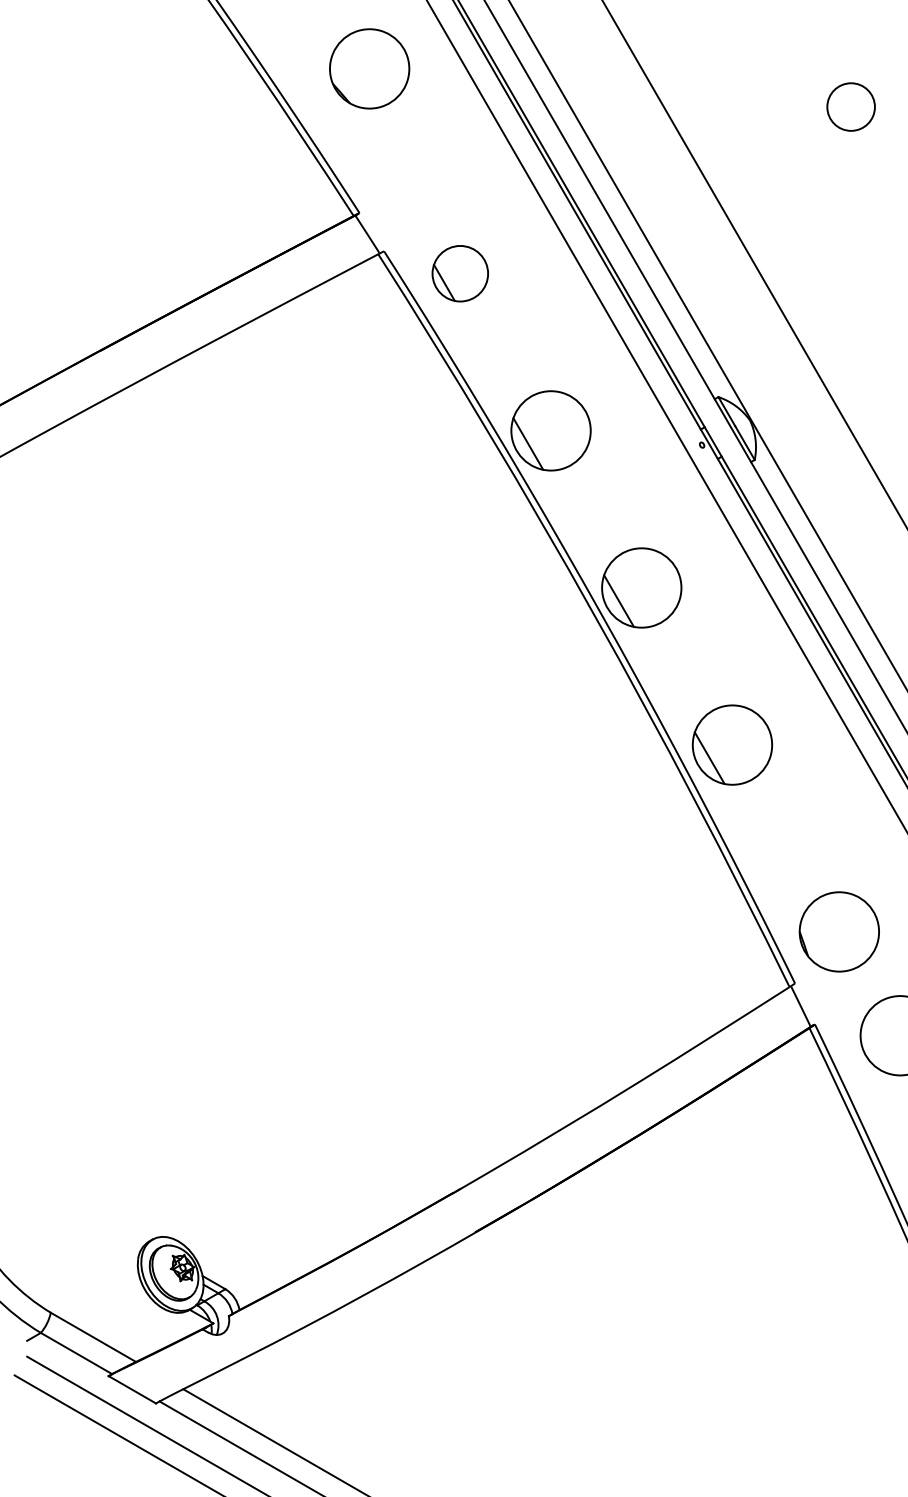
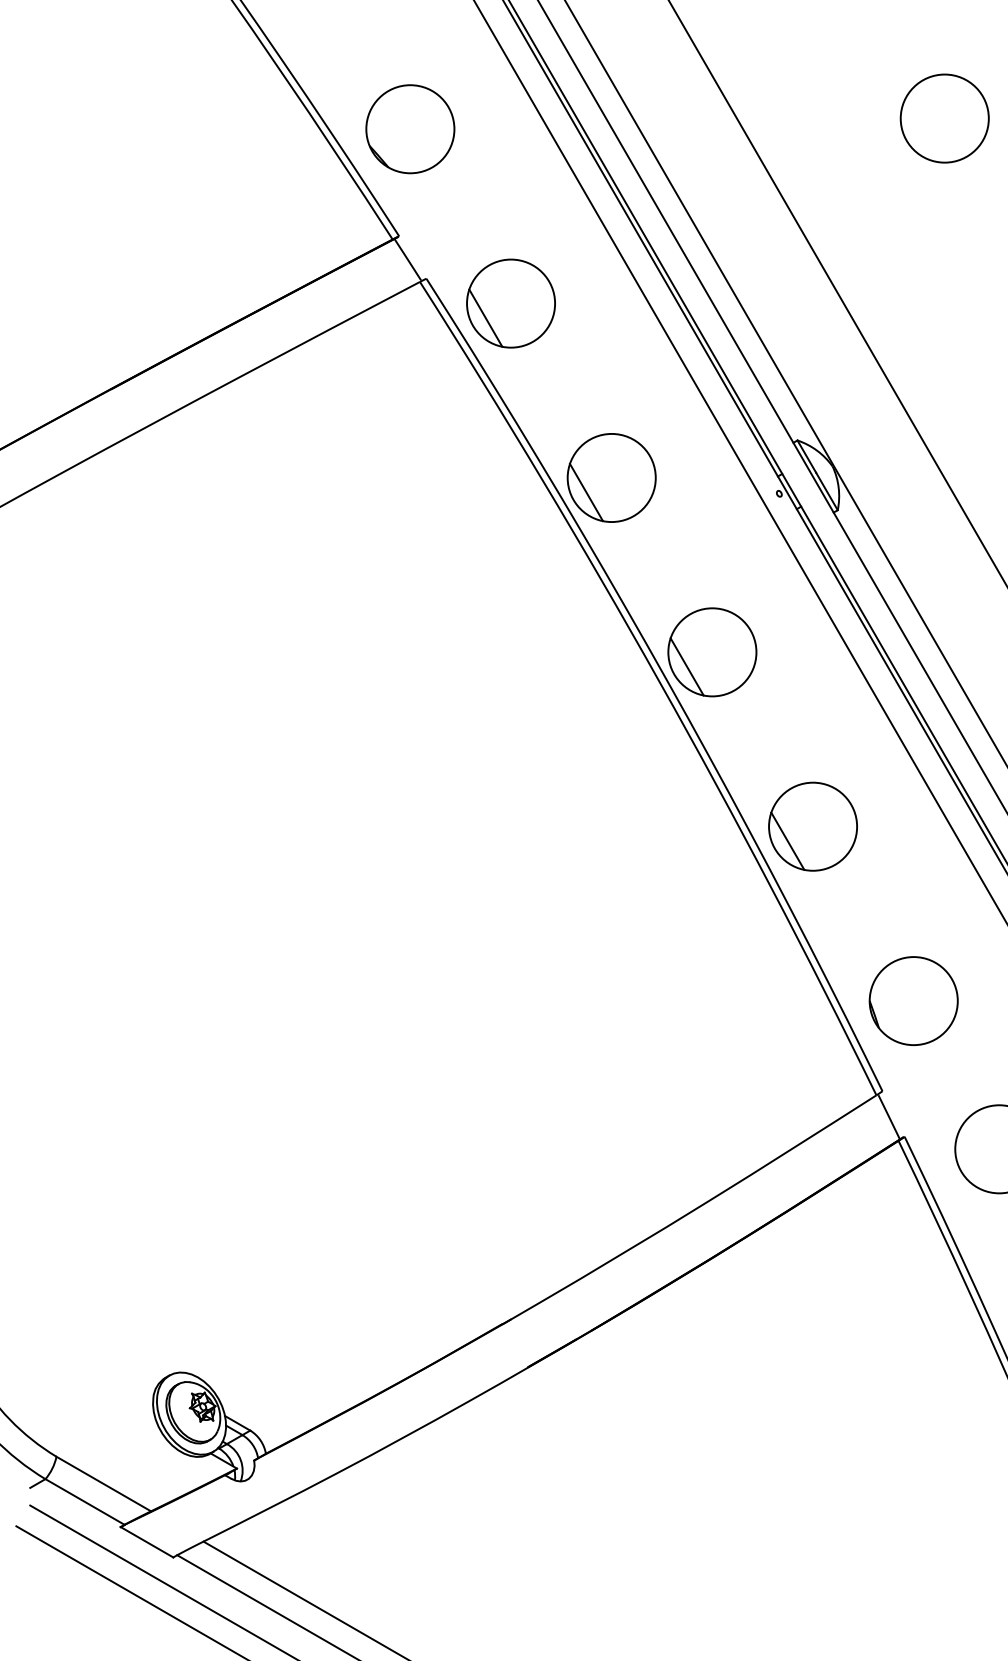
part: (369, 69) -> (410, 129), moved
circle: (850, 106) -> (944, 118), size x1.67
part: (459, 273) -> (510, 303), size x1.43
part: (839, 931) -> (913, 1000), moved

